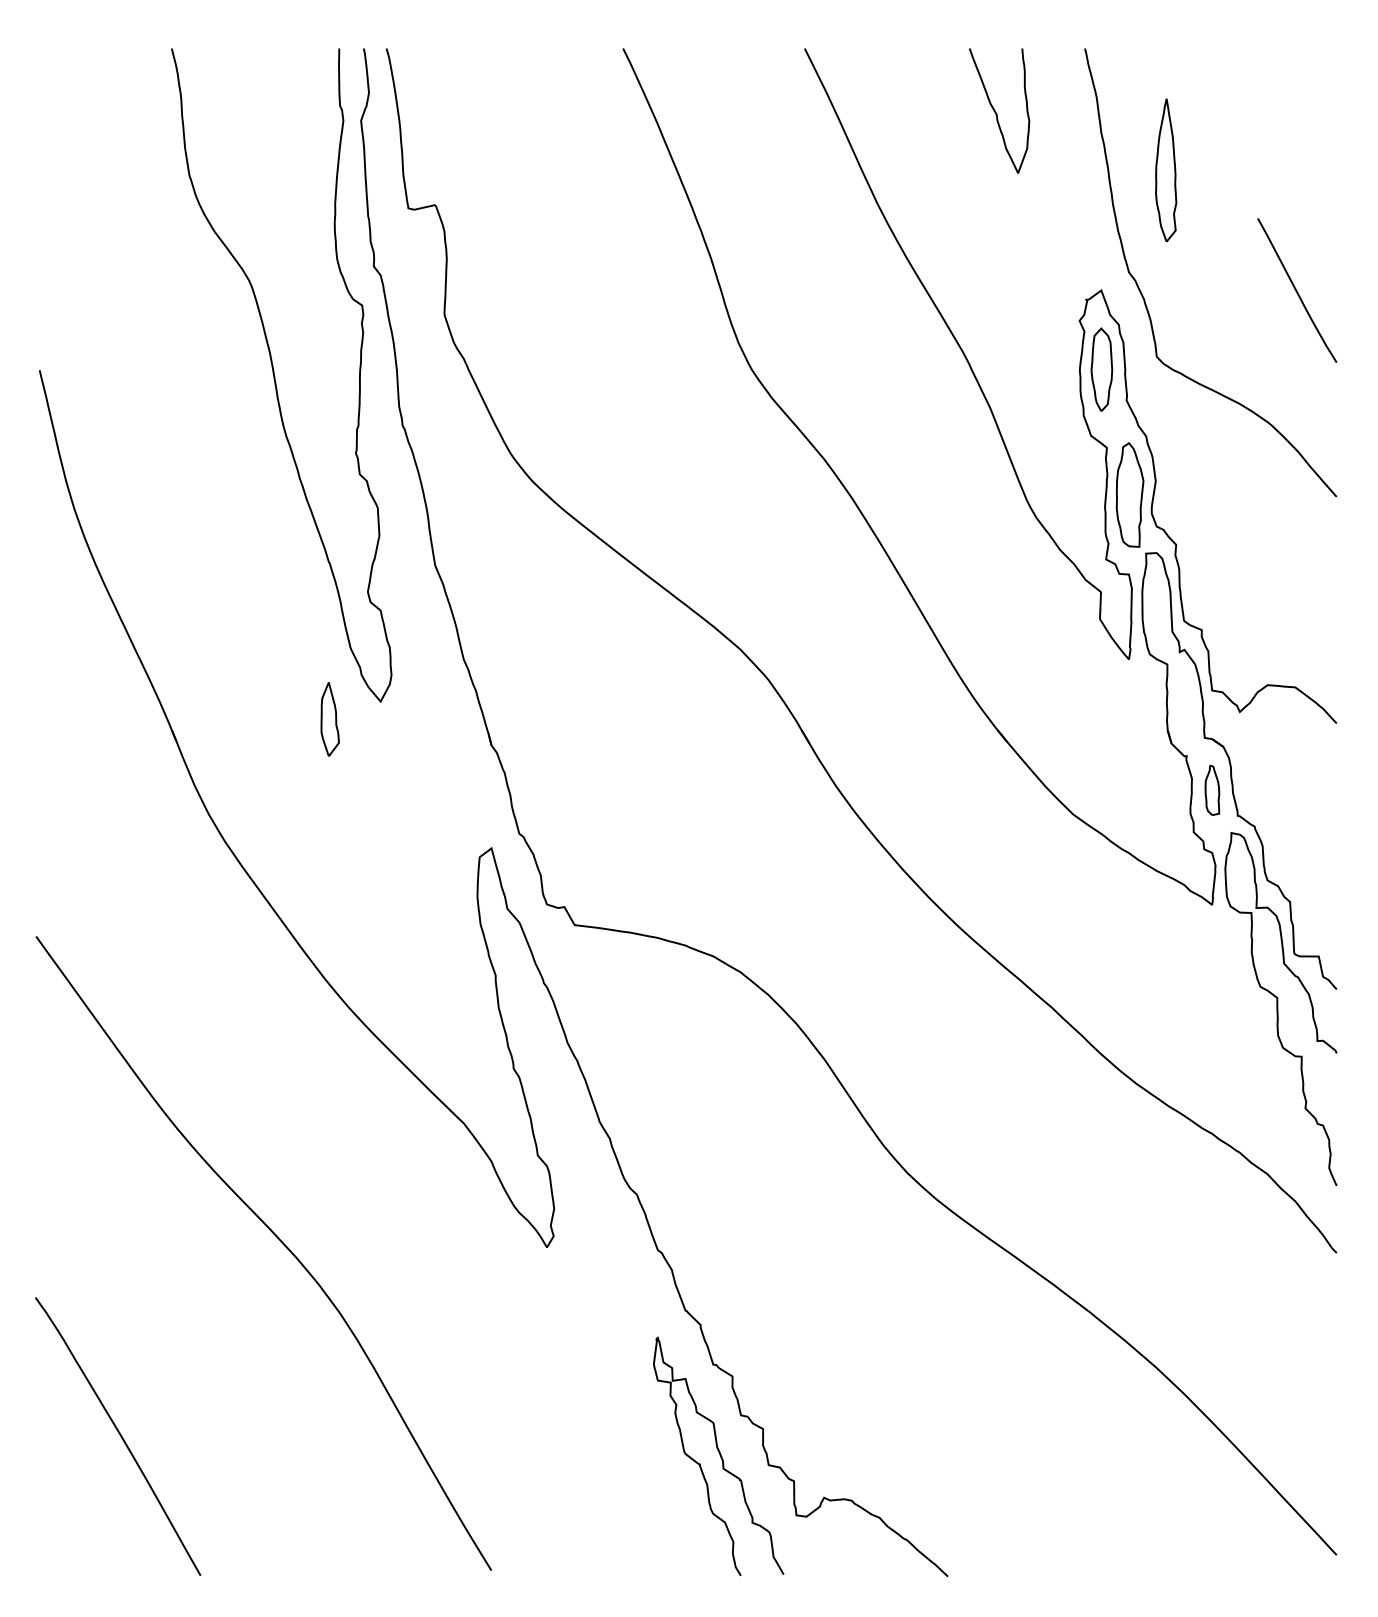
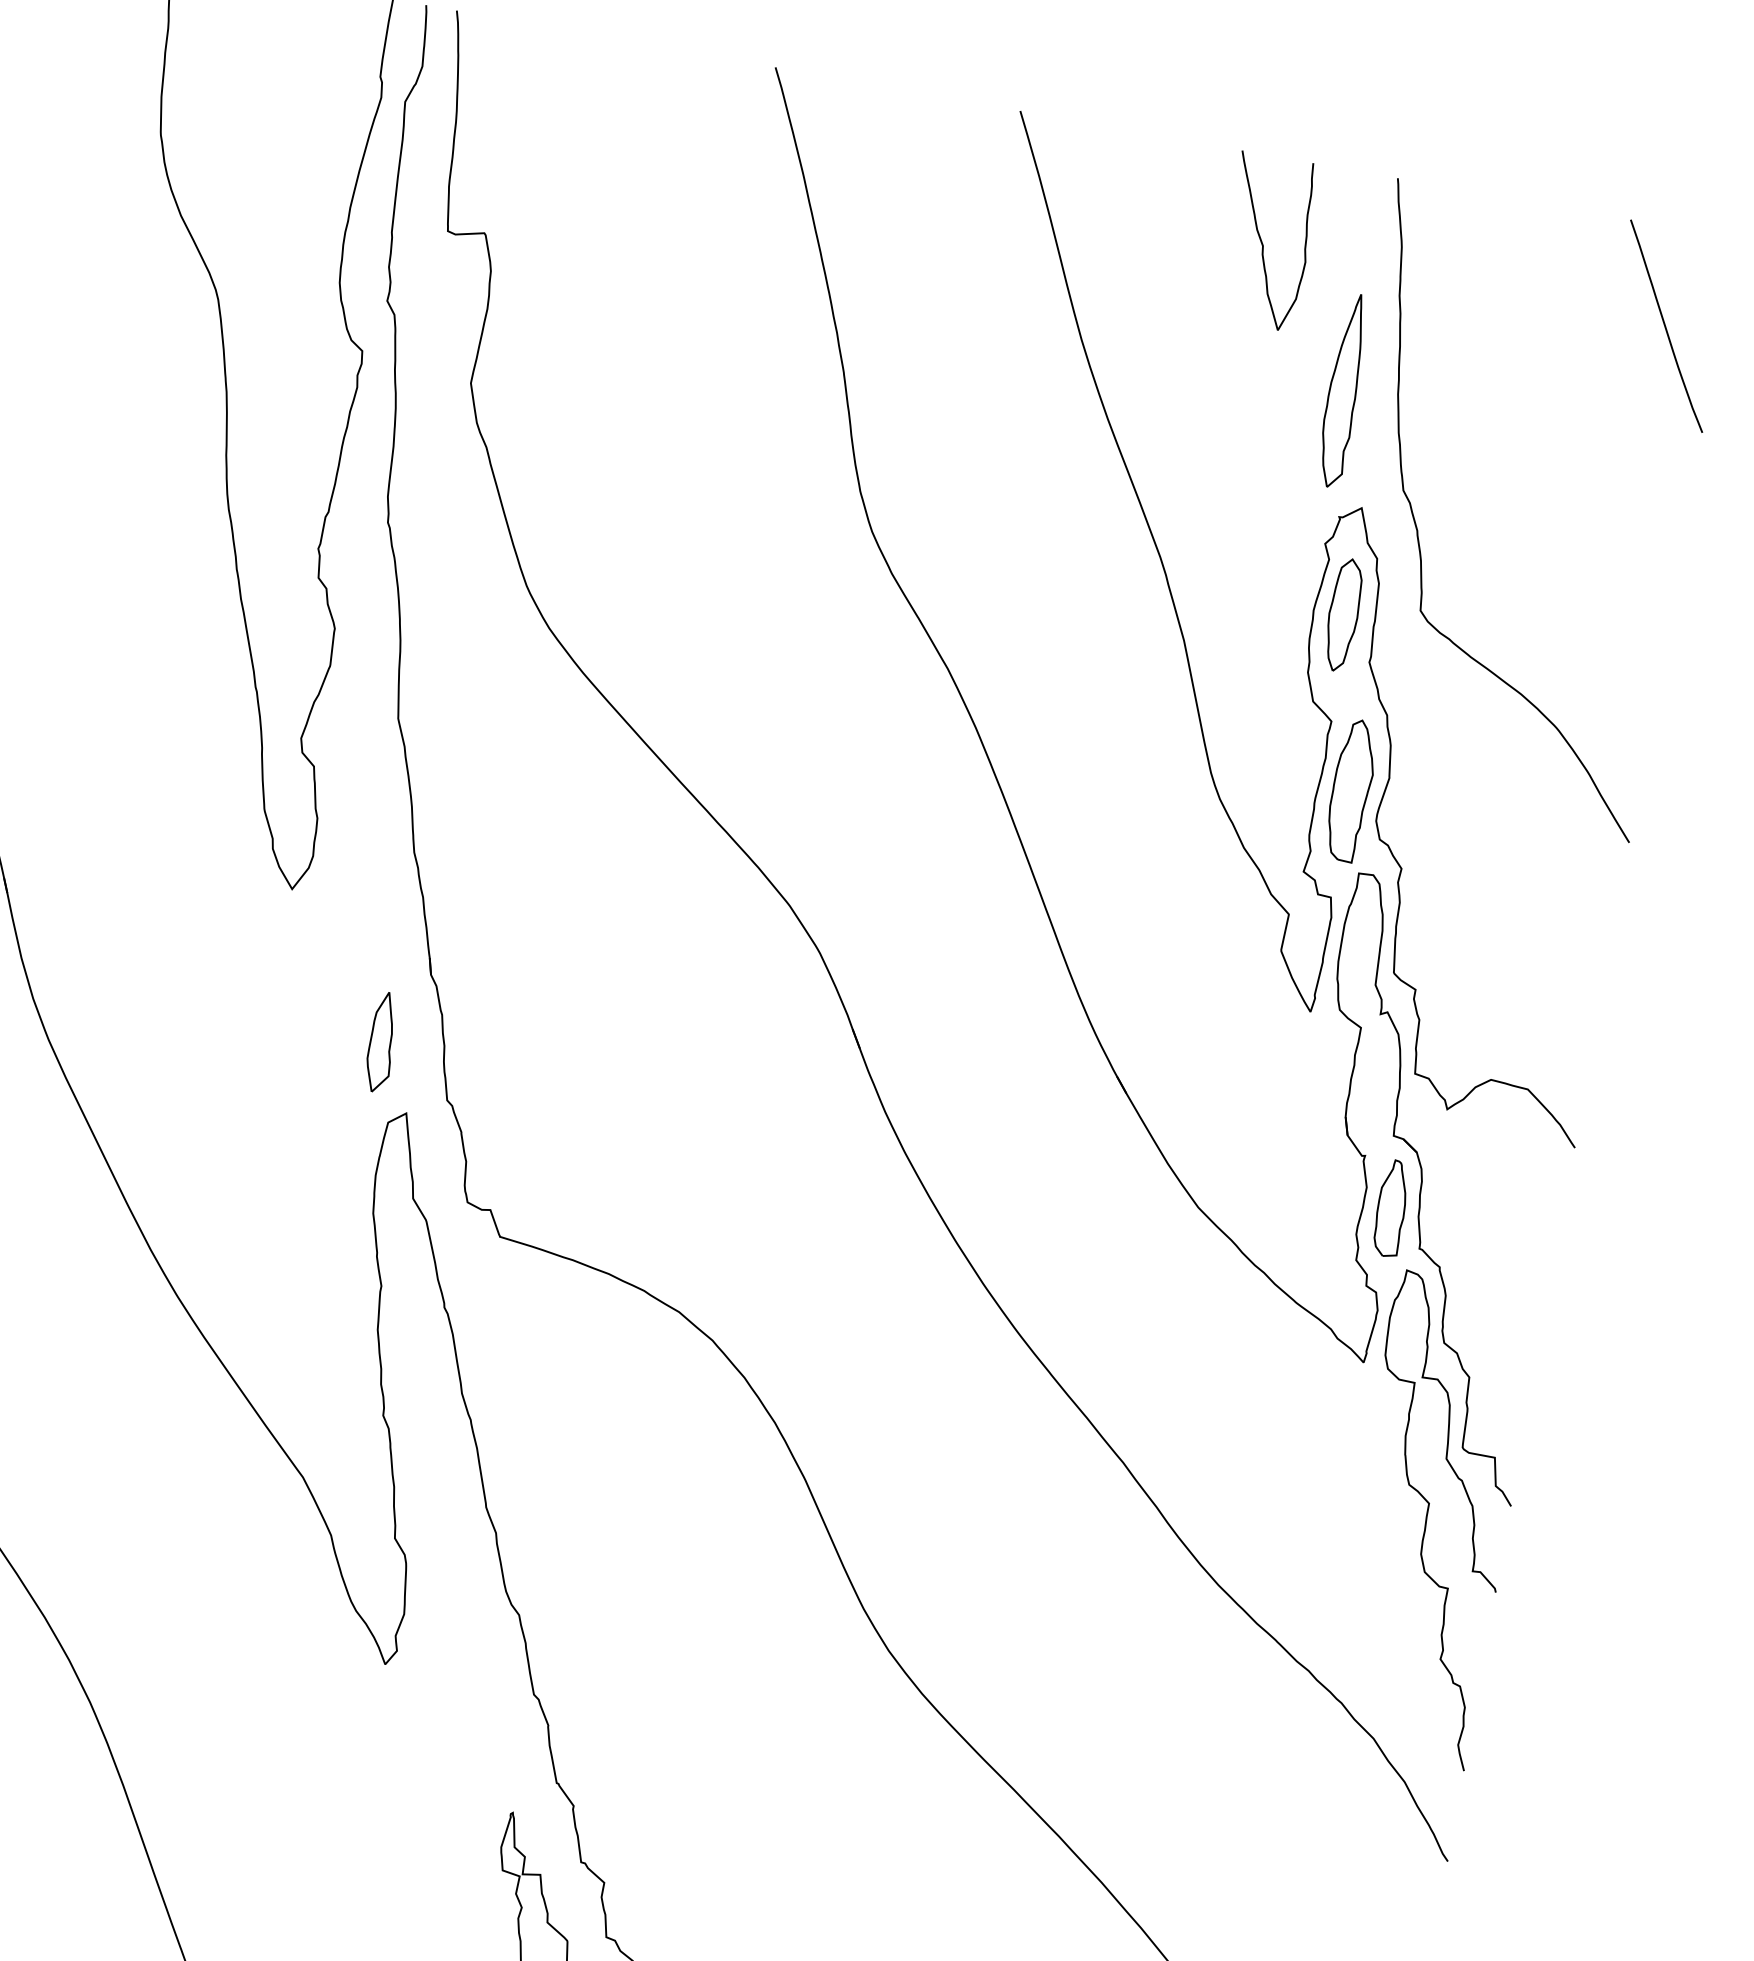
part: (1166, 170) -> (1343, 391), moved
curve: (1297, 290) -> (1666, 326), moved
part: (329, 719) -> (381, 1042), moved
part: (1212, 790) -> (1391, 1208), size x1.43

